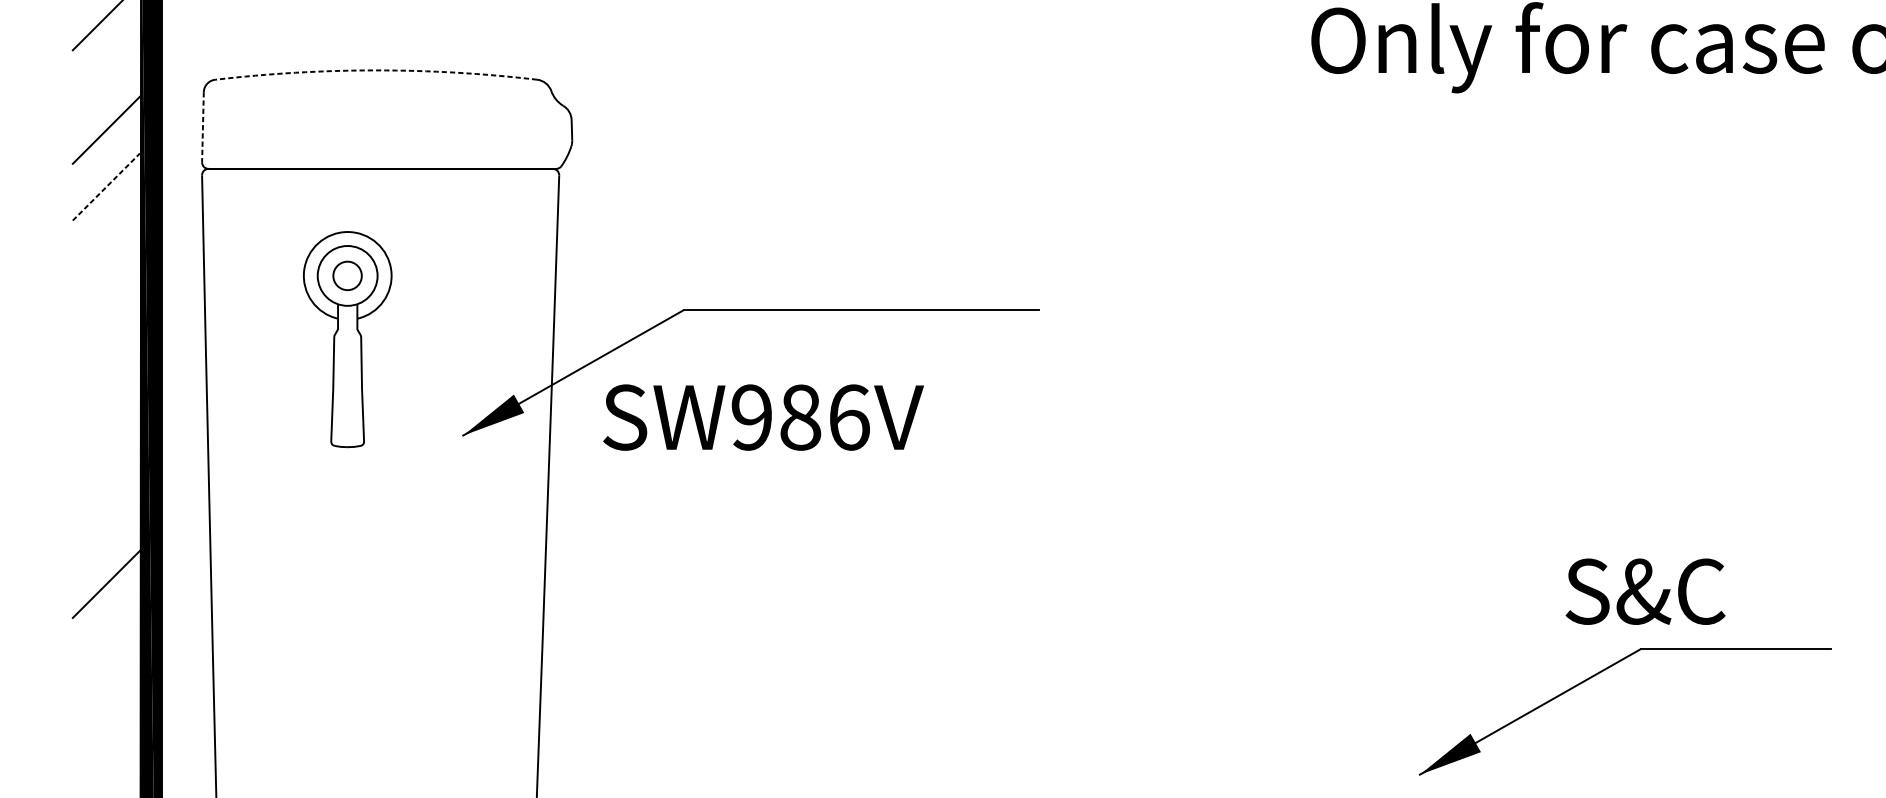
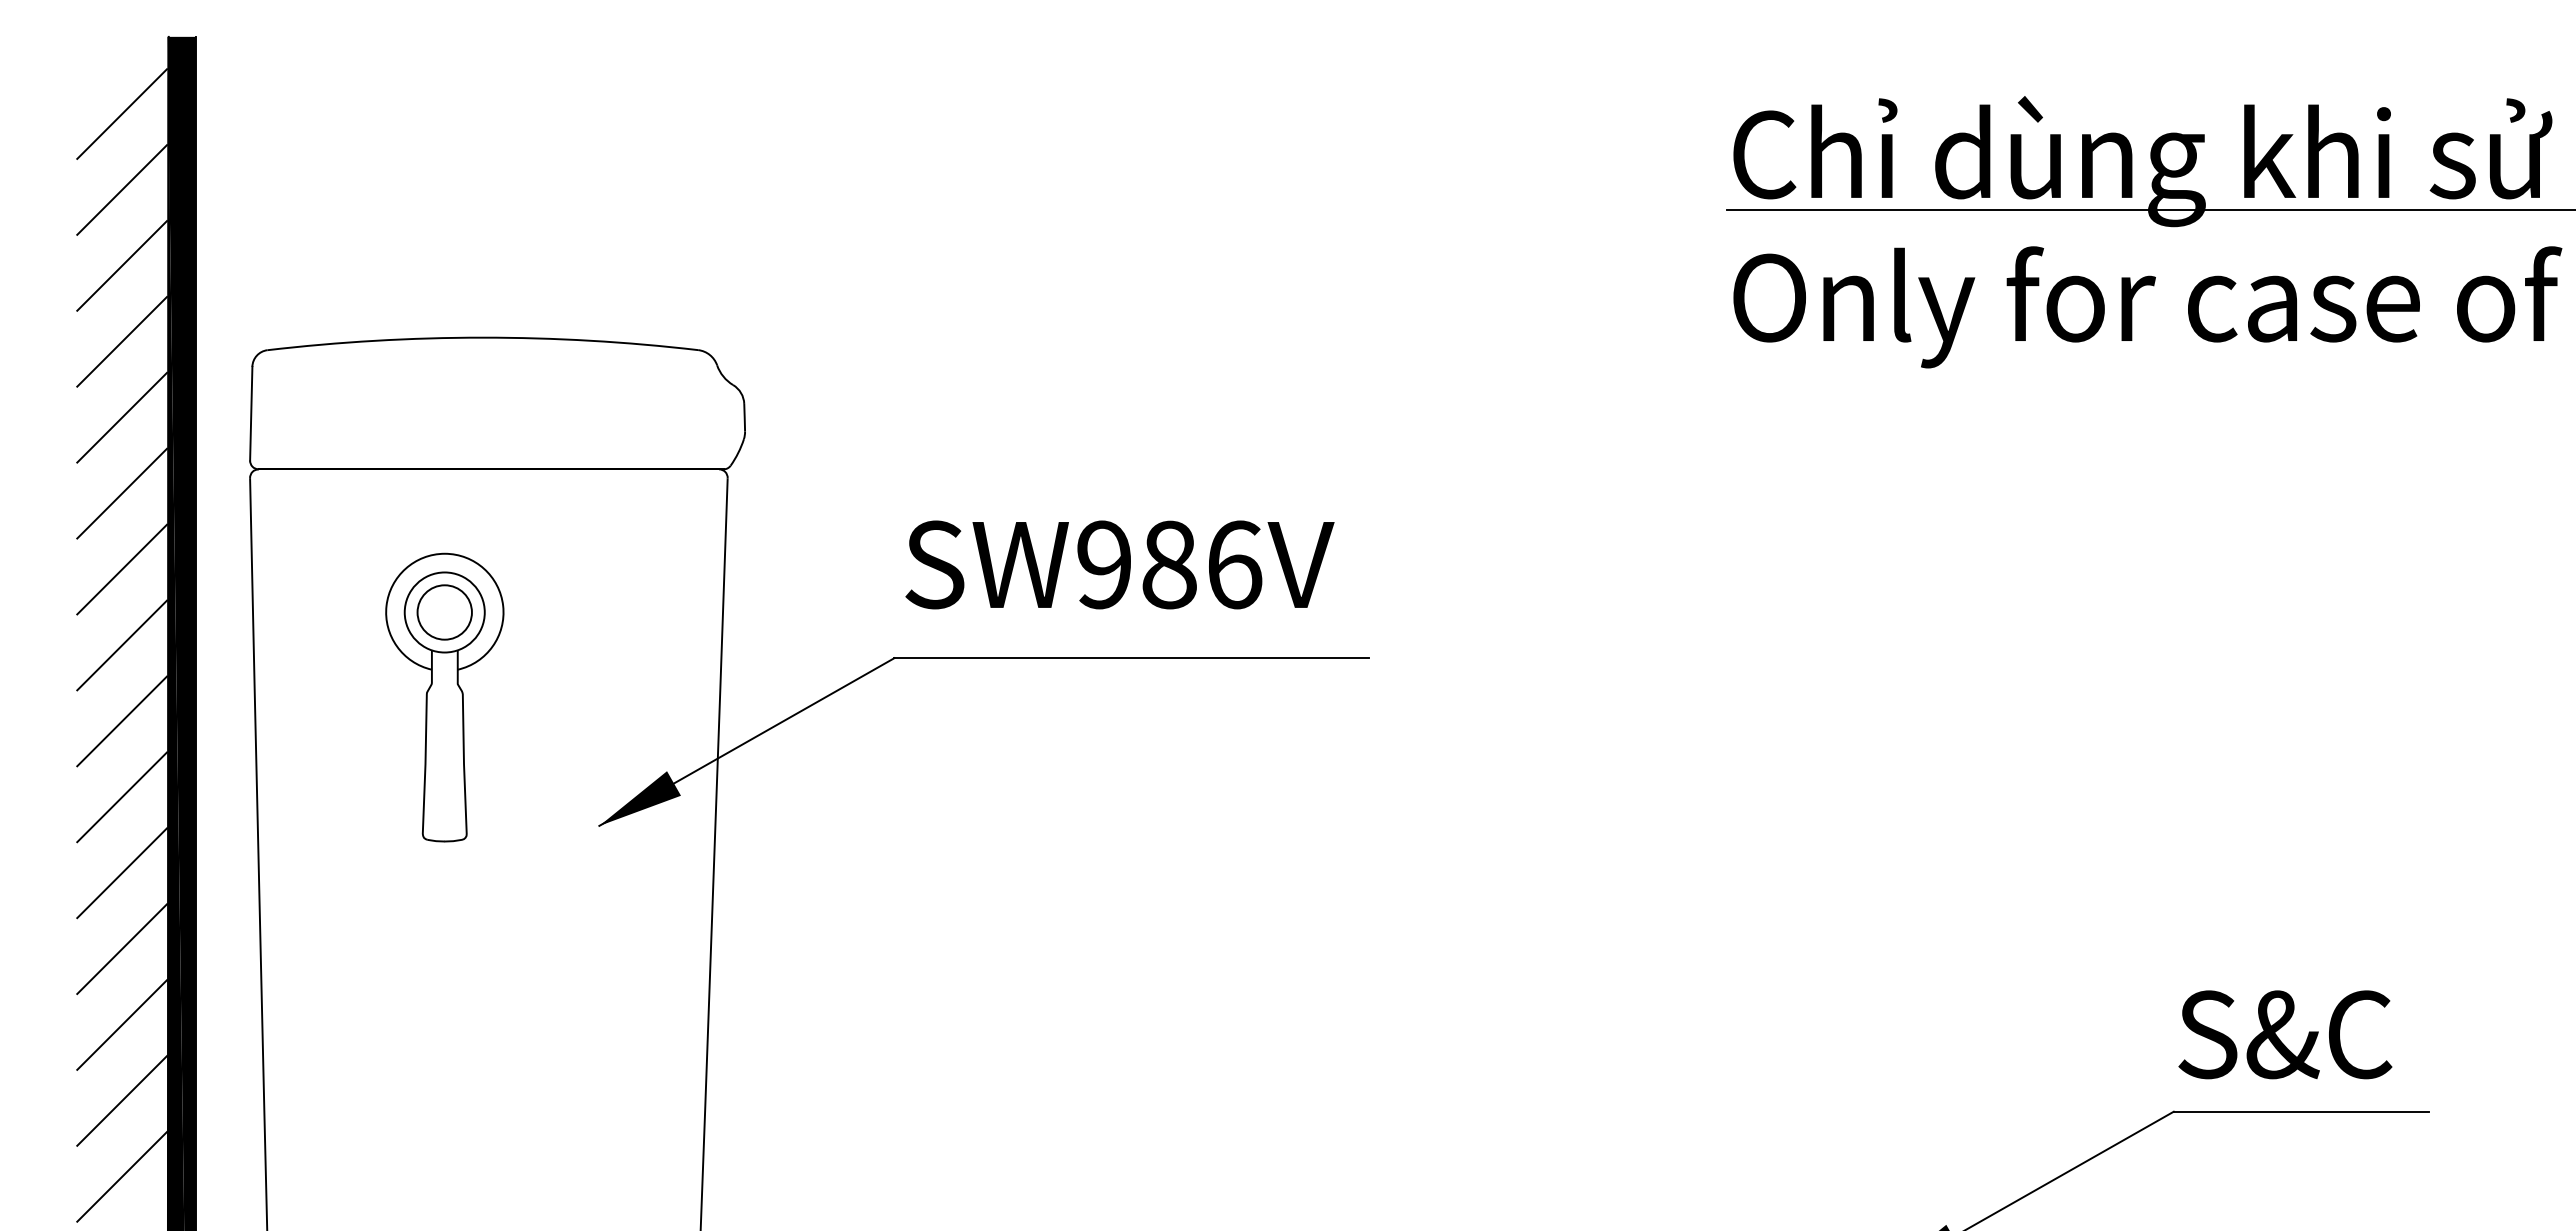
arc: (375, 70) -> (482, 337), dashed -> solid
line: (105, 73) -> (121, 341), added
line: (203, 127) -> (251, 413), dashed -> solid
line: (106, 186) -> (122, 493), dashed -> solid
line: (105, 243) -> (121, 569), added
circle: (347, 275) -> (444, 612), size x1.43
line: (105, 300) -> (121, 645), added
line: (105, 357) -> (121, 721), added
line: (105, 414) -> (121, 797), added
text: (763, 417) -> (1119, 564), moved
line: (105, 471) -> (121, 873), added
line: (105, 527) -> (121, 949), added
text: (1645, 591) -> (2285, 1034), moved
line: (105, 640) -> (121, 1100), added
line: (105, 697) -> (121, 1176), added

